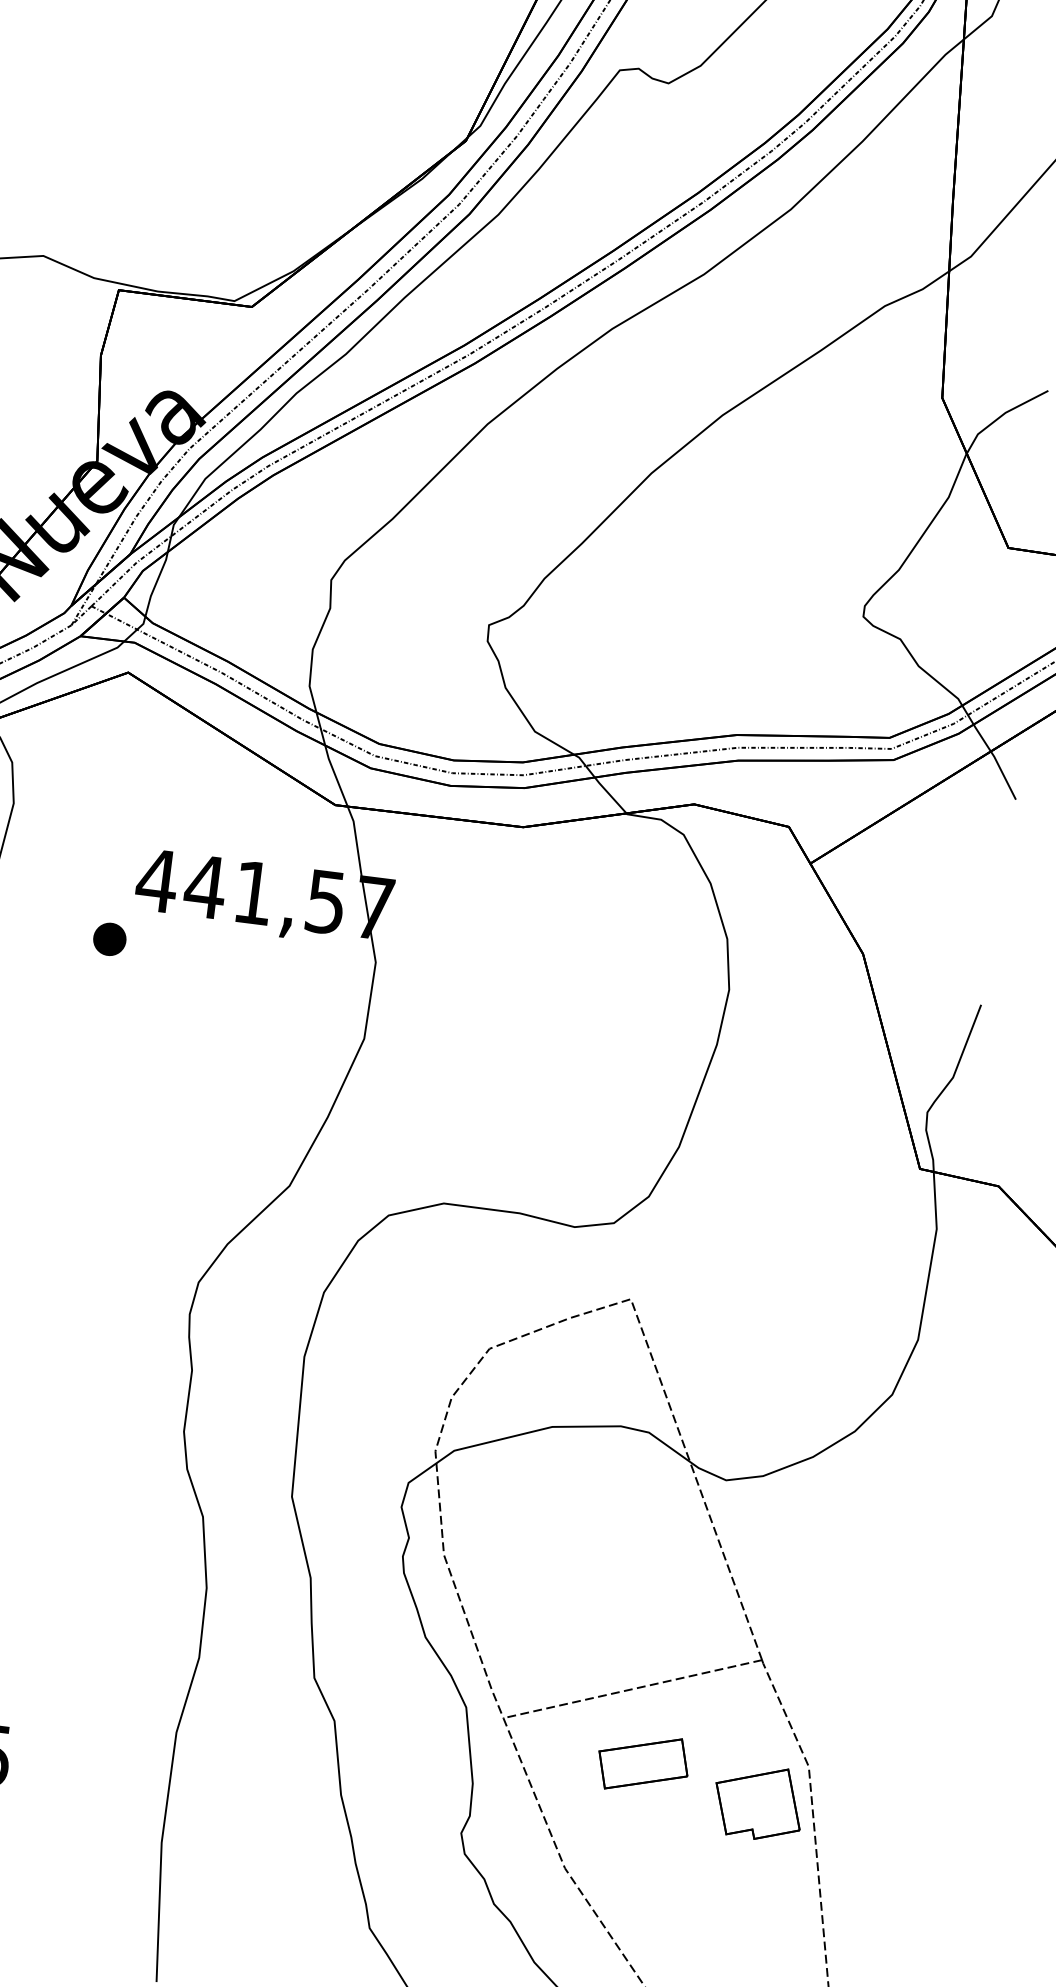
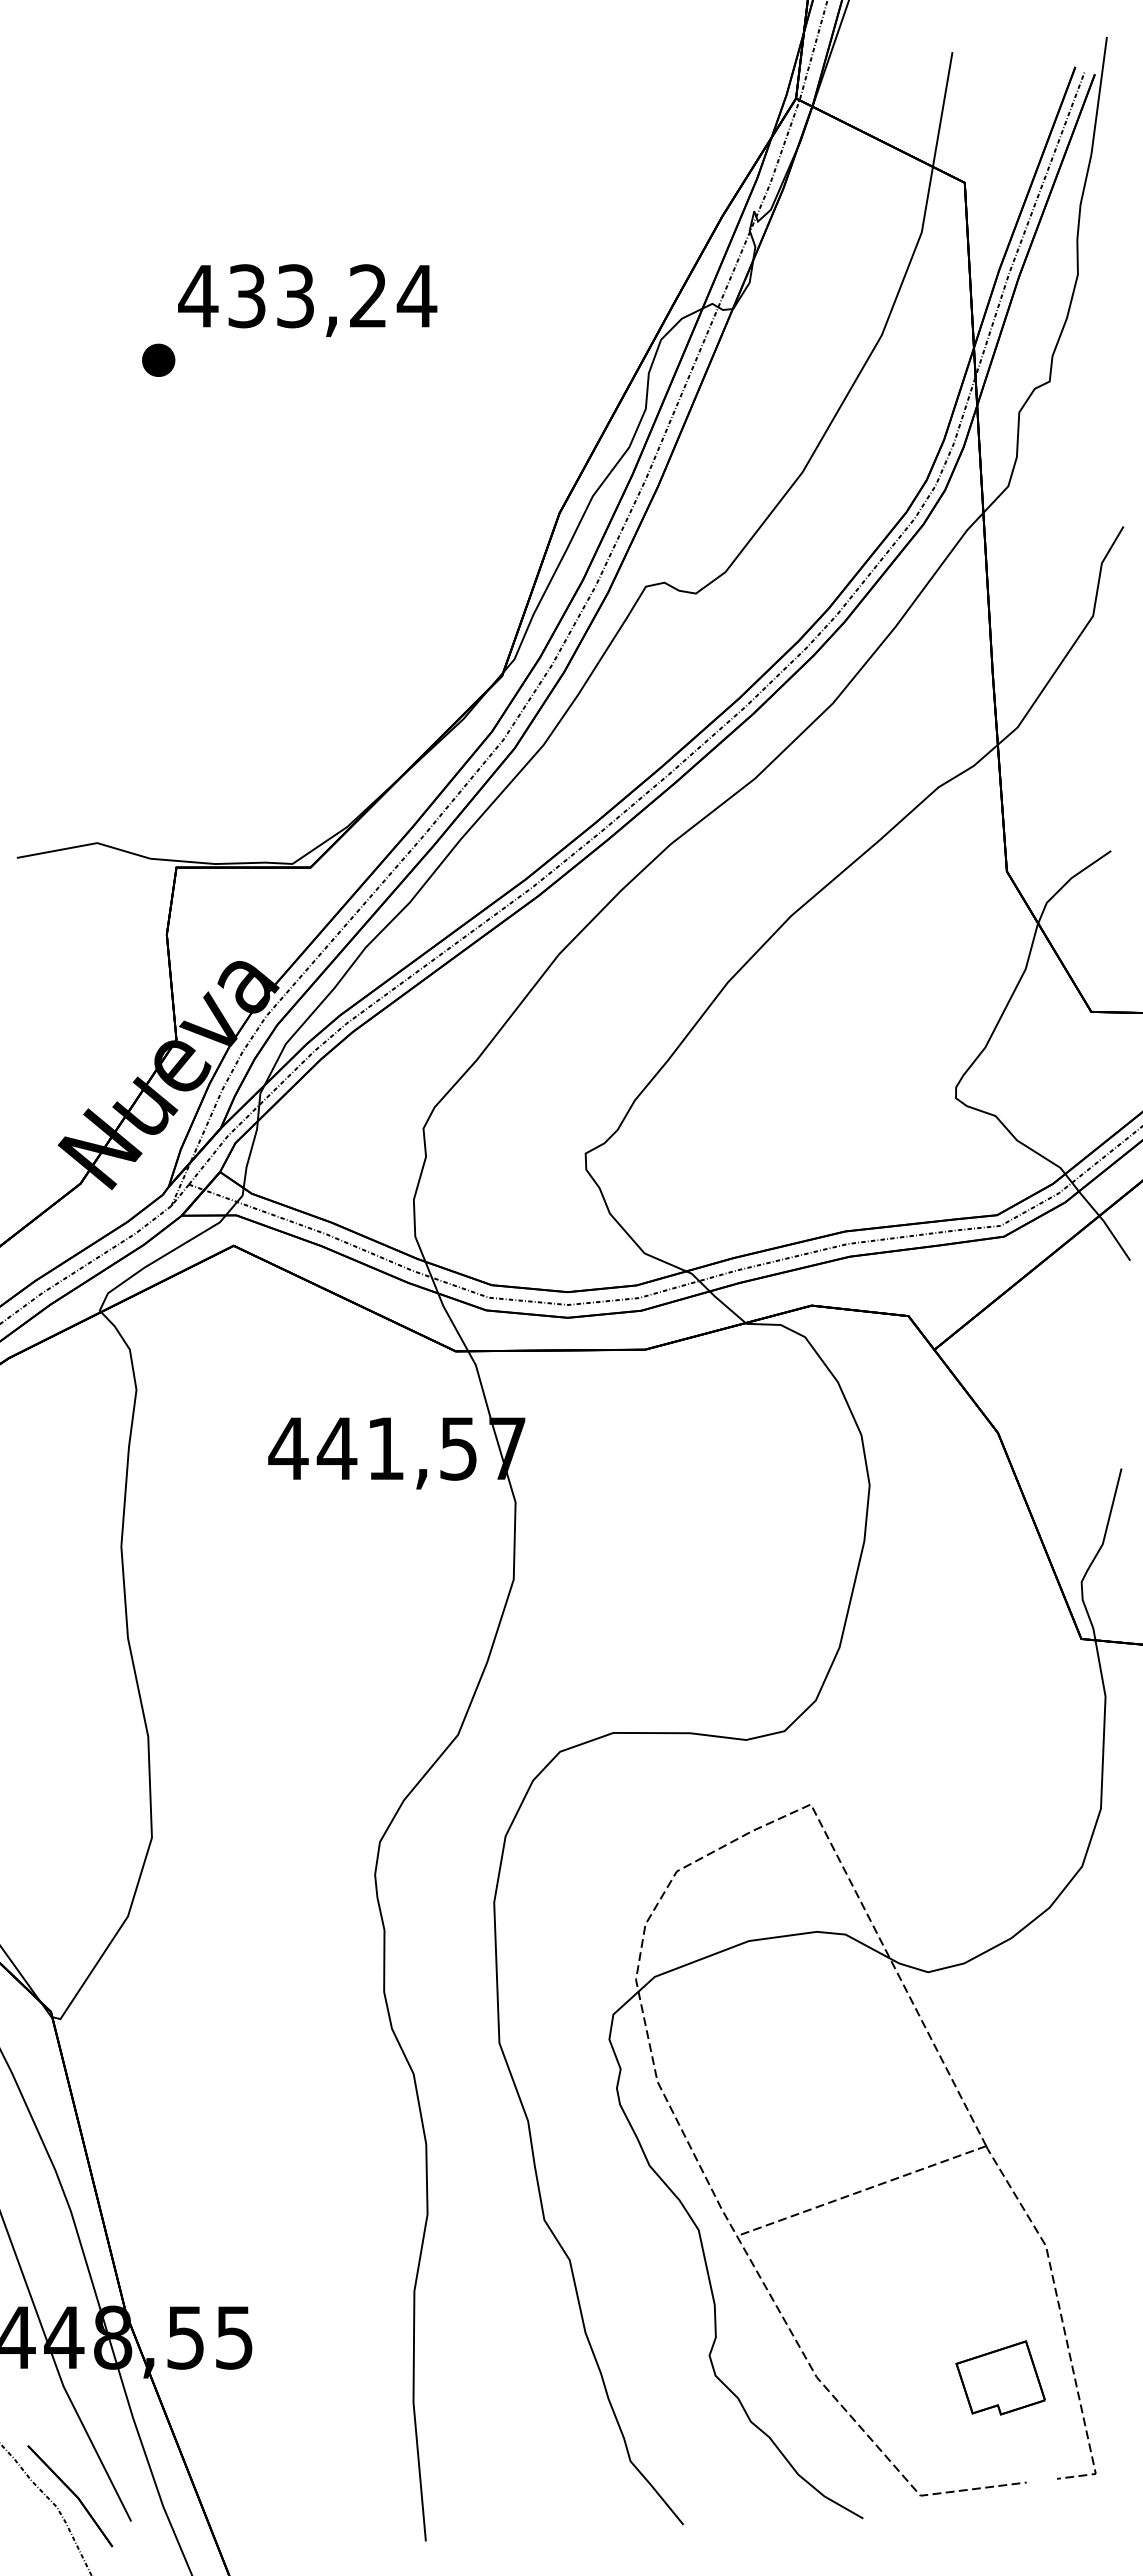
part: (109, 939) -> (248, 1512), removed
part: (643, 1763) -> (881, 2263), removed
part: (758, 1802) -> (1000, 2377), moved

